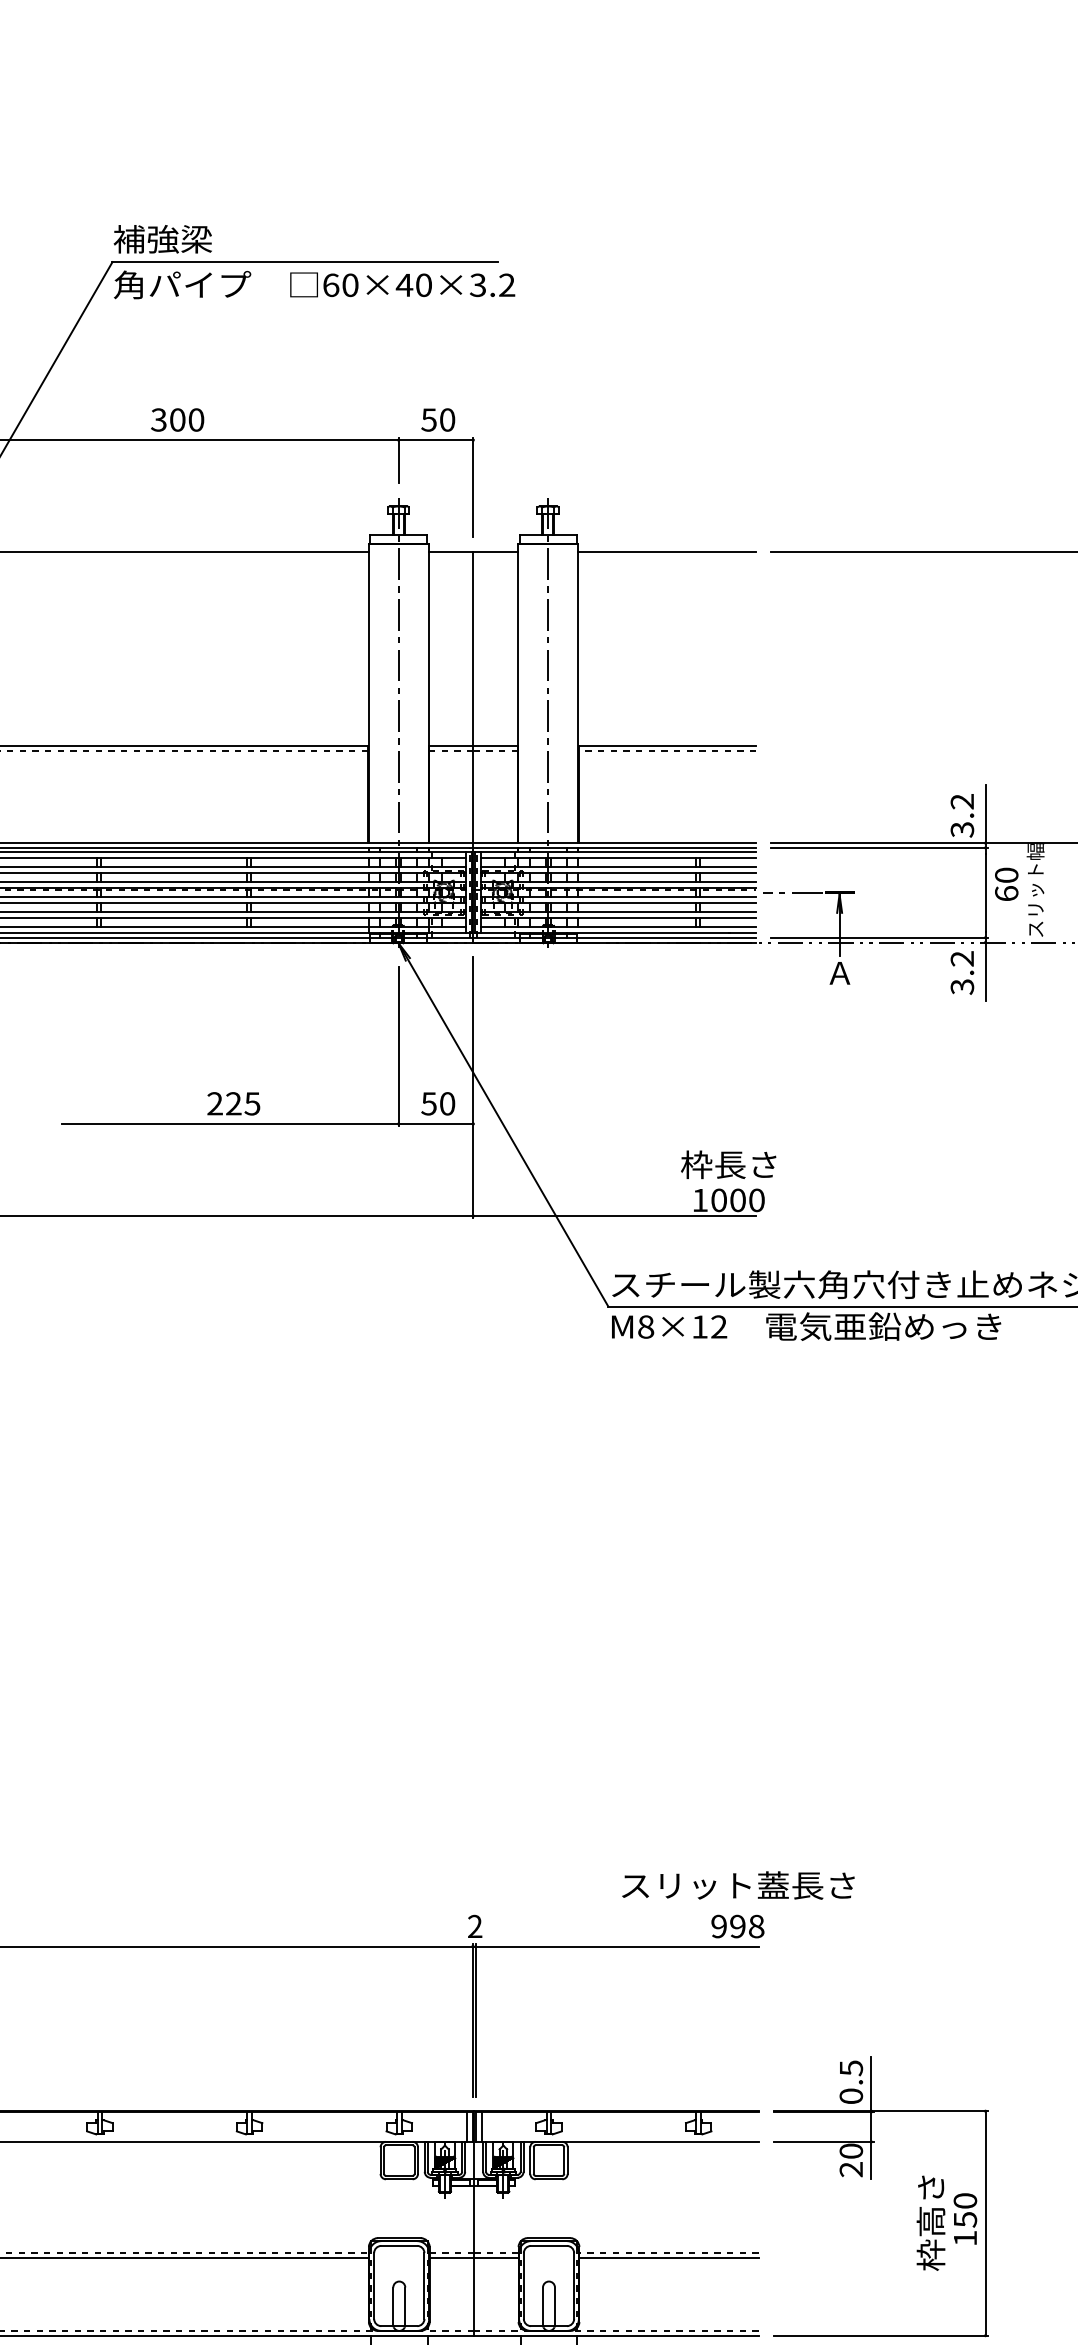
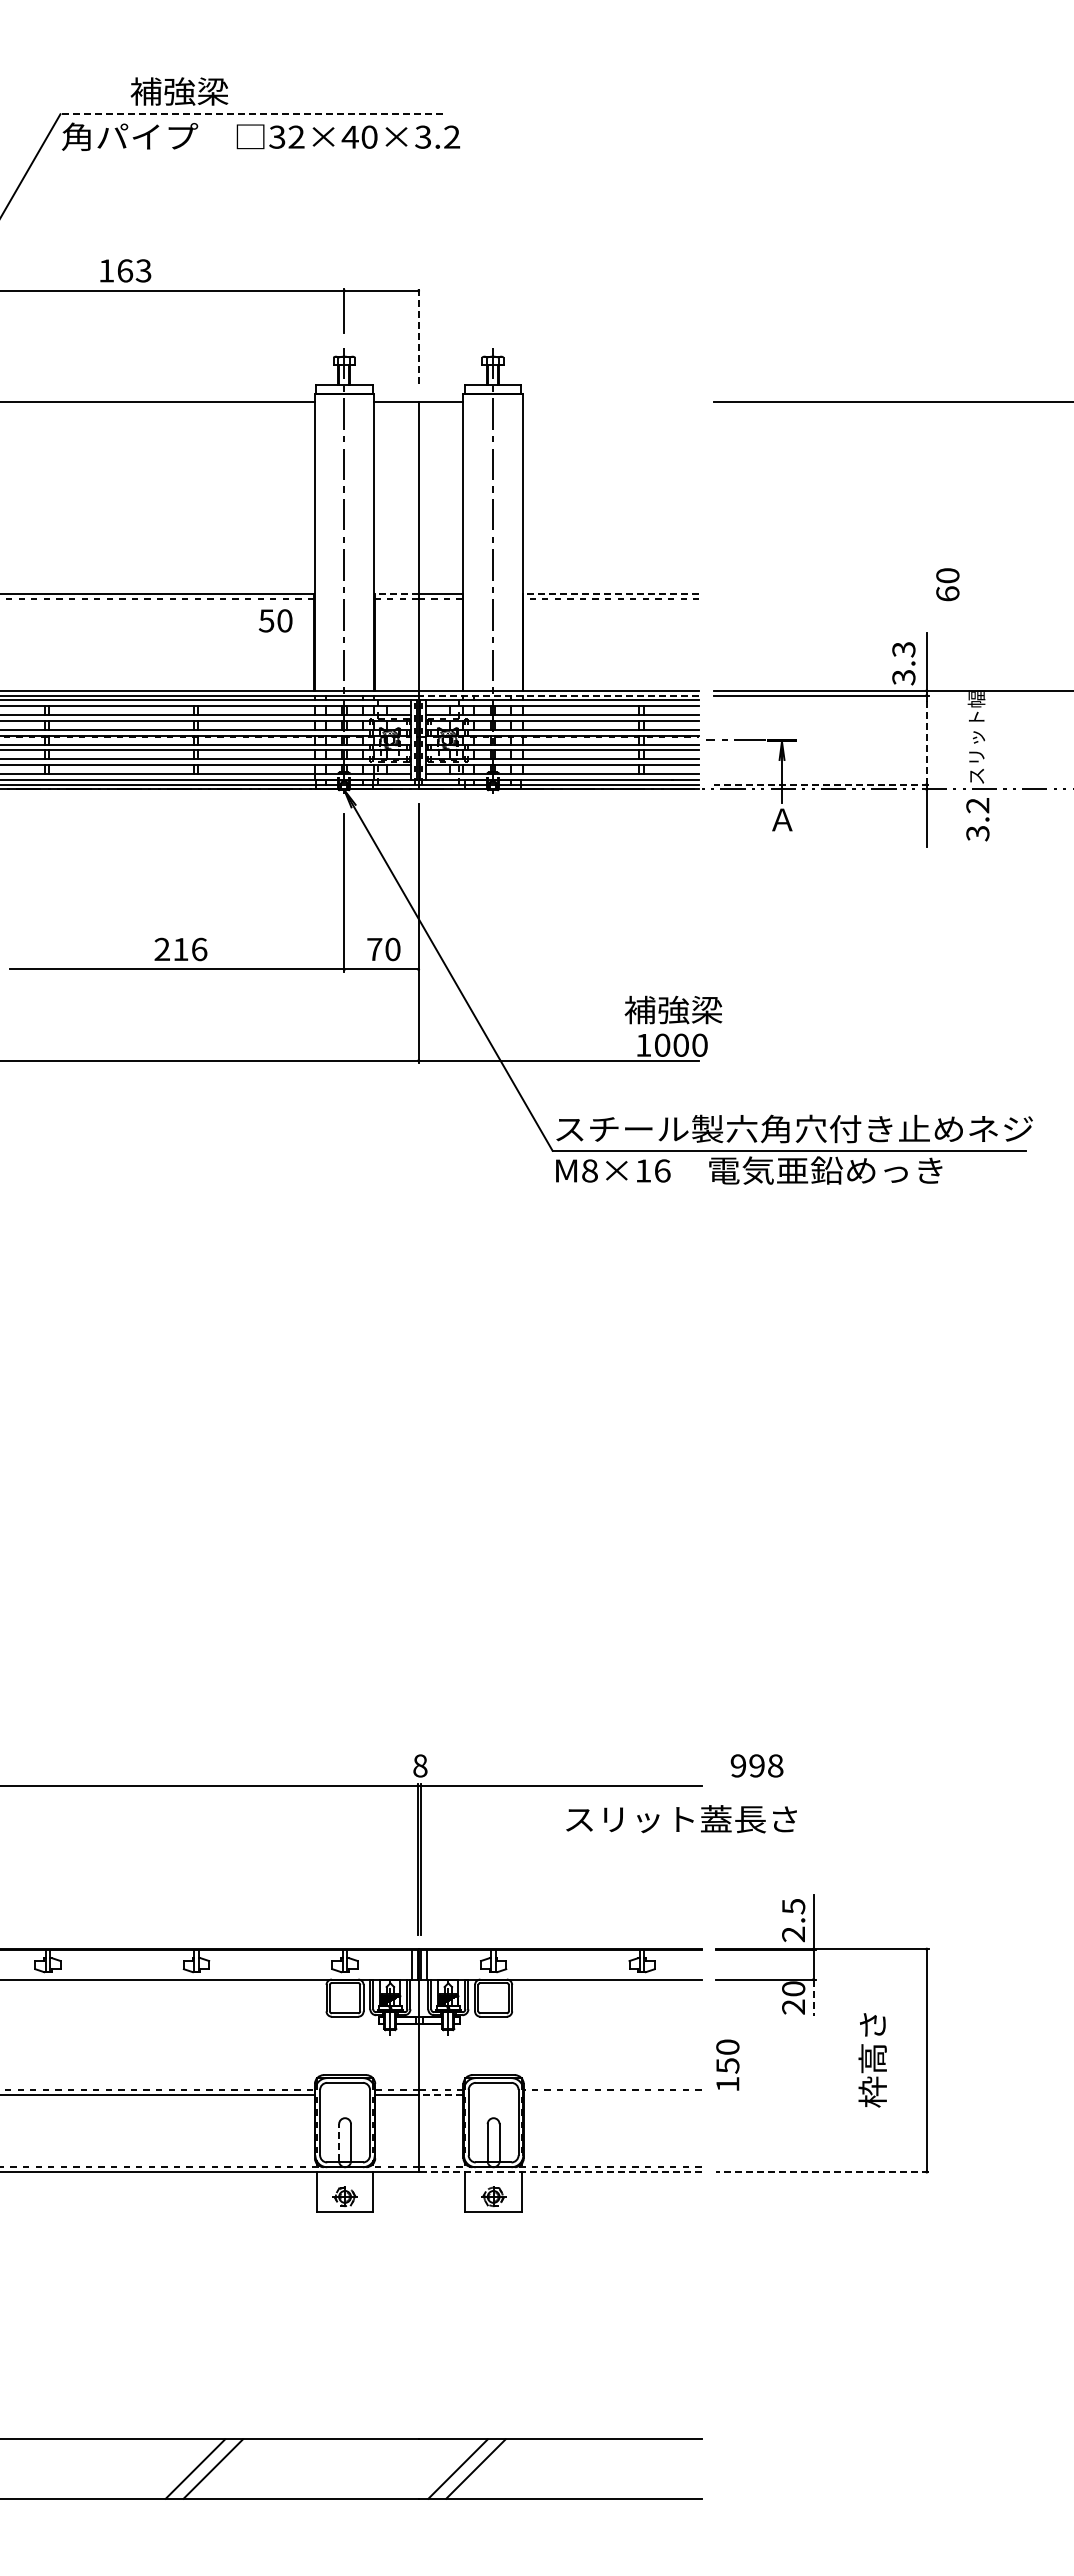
text: (162, 239) -> (179, 91), moved
line: (305, 262) -> (251, 114), solid -> dashed
text: (340, 284) -> (286, 136), 60×40×3.2 -> 32×40×3.2
text: (177, 419) -> (124, 270), 300 -> 163
text: (438, 419) -> (275, 620), moved
line: (473, 488) -> (418, 338), solid -> dashed
line: (666, 551) -> (610, 401), removed
line: (451, 746) -> (396, 594), solid -> dashed
line: (666, 746) -> (610, 594), solid -> dashed
text: (962, 801) -> (903, 649), 3.2 -> 3.3
line: (614, 847) -> (558, 695), solid -> dashed
text: (1006, 884) -> (947, 584), moved
line: (985, 893) -> (926, 740), solid -> dashed
line: (879, 937) -> (821, 784), solid -> dashed
text: (962, 972) -> (977, 819), moved
text: (243, 1103) -> (190, 949), 225 -> 216
text: (428, 1103) -> (374, 949), 50 -> 70
text: (730, 1164) -> (673, 1009), 枠長さ -> 補強梁
text: (719, 1326) -> (662, 1170), M8×12 -> M8×16
text: (738, 1885) -> (681, 1819), moved
text: (475, 1926) -> (420, 1765), 2 -> 8
text: (737, 1926) -> (756, 1765), moved
text: (851, 2096) -> (793, 1934), 0.5 -> 2.5
line: (871, 2160) -> (813, 1998), solid -> dashed
text: (965, 2218) -> (727, 2064), moved
line: (495, 2257) -> (440, 2094), solid -> dashed
line: (668, 2257) -> (612, 2094), removed
line: (393, 2306) -> (339, 2142), solid -> dashed
line: (615, 2335) -> (559, 2171), solid -> dashed
line: (880, 2335) -> (822, 2171), solid -> dashed

